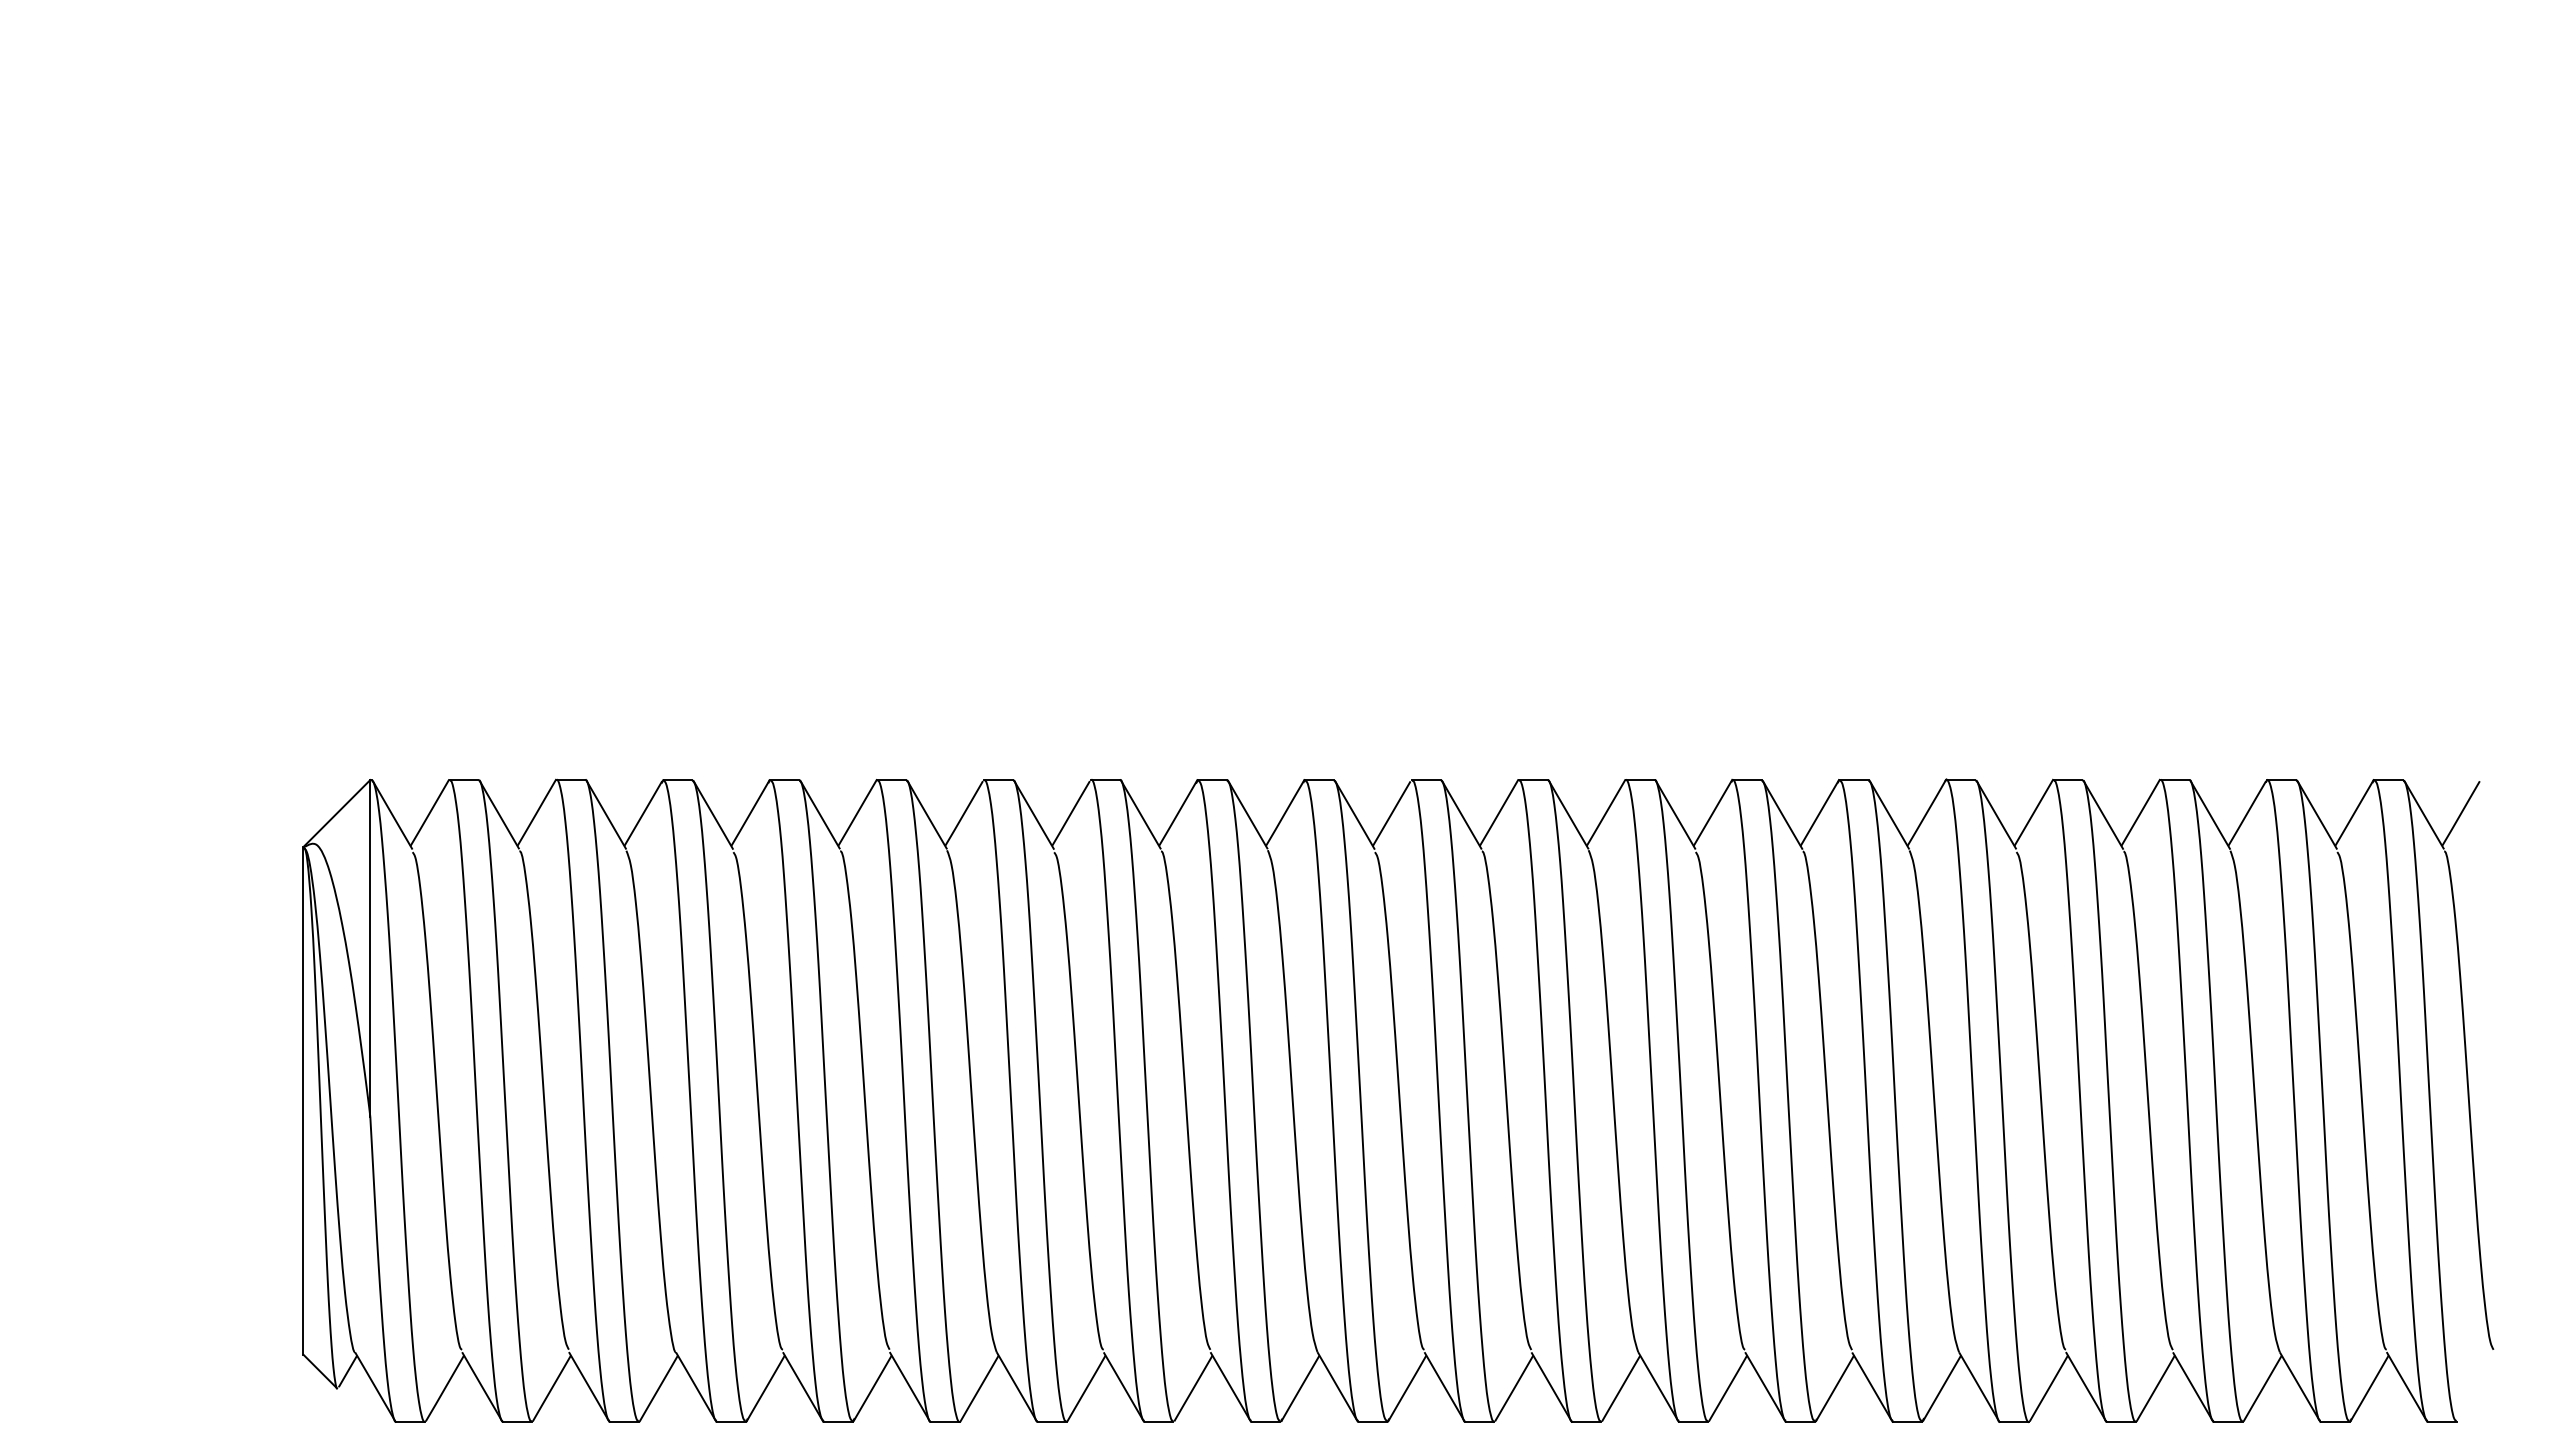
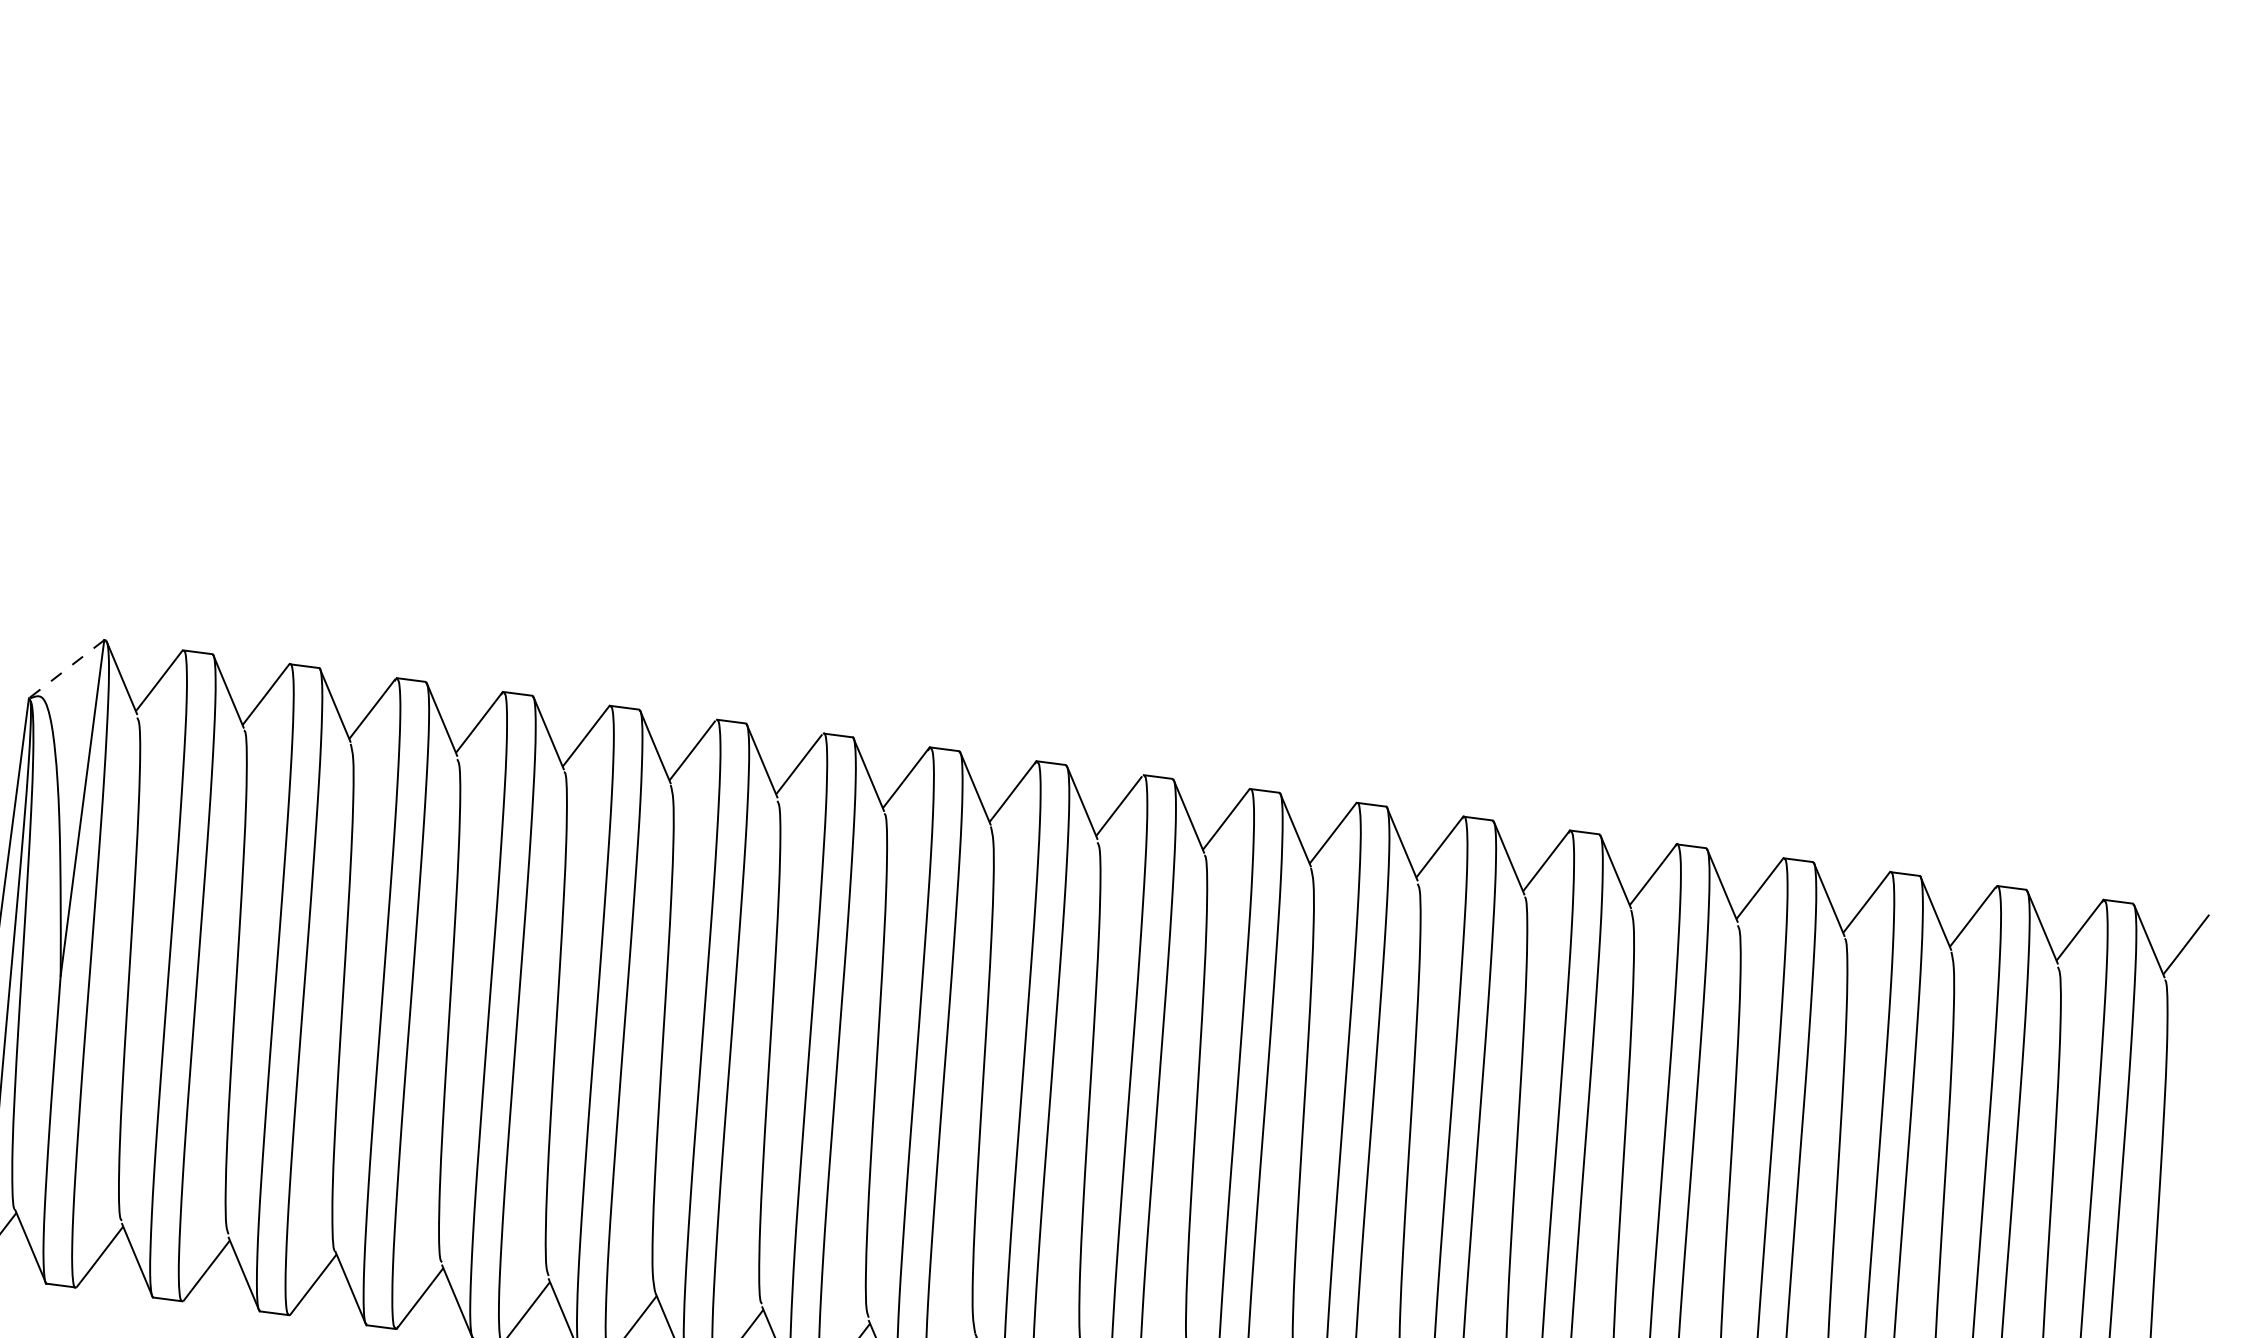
line: (337, 813) -> (67, 669), solid -> dashed

